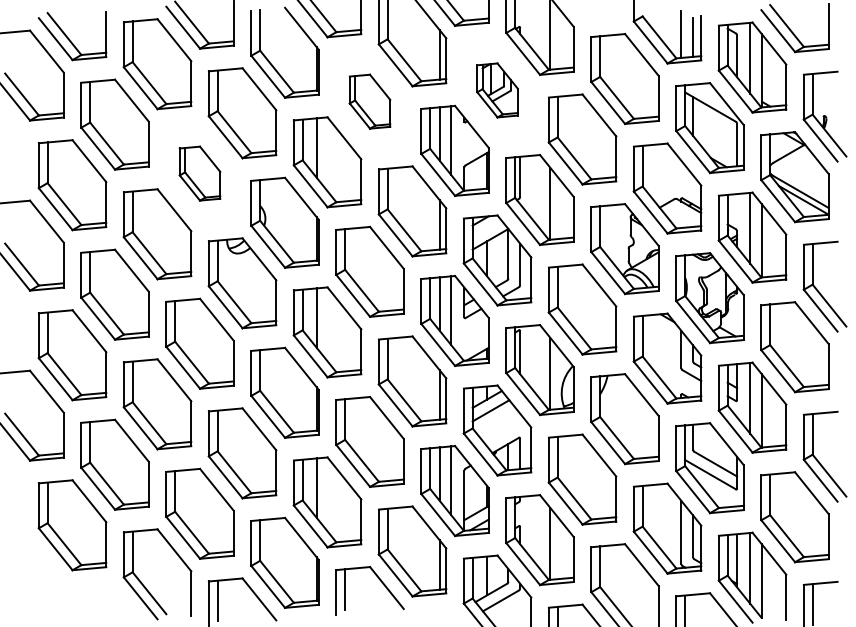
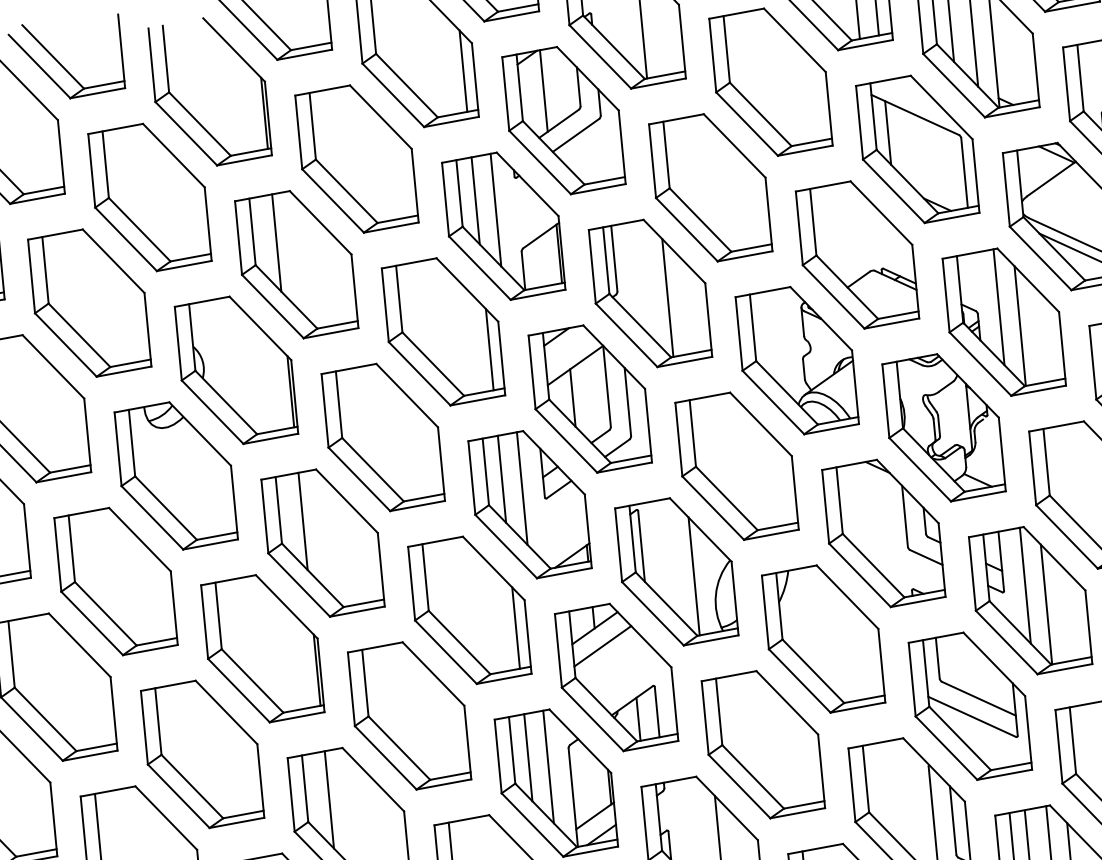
part: (497, 90) -> (563, 120), size x1.67
part: (369, 101) -> (355, 158), size x1.67
part: (199, 173) -> (88, 302), size x1.67

